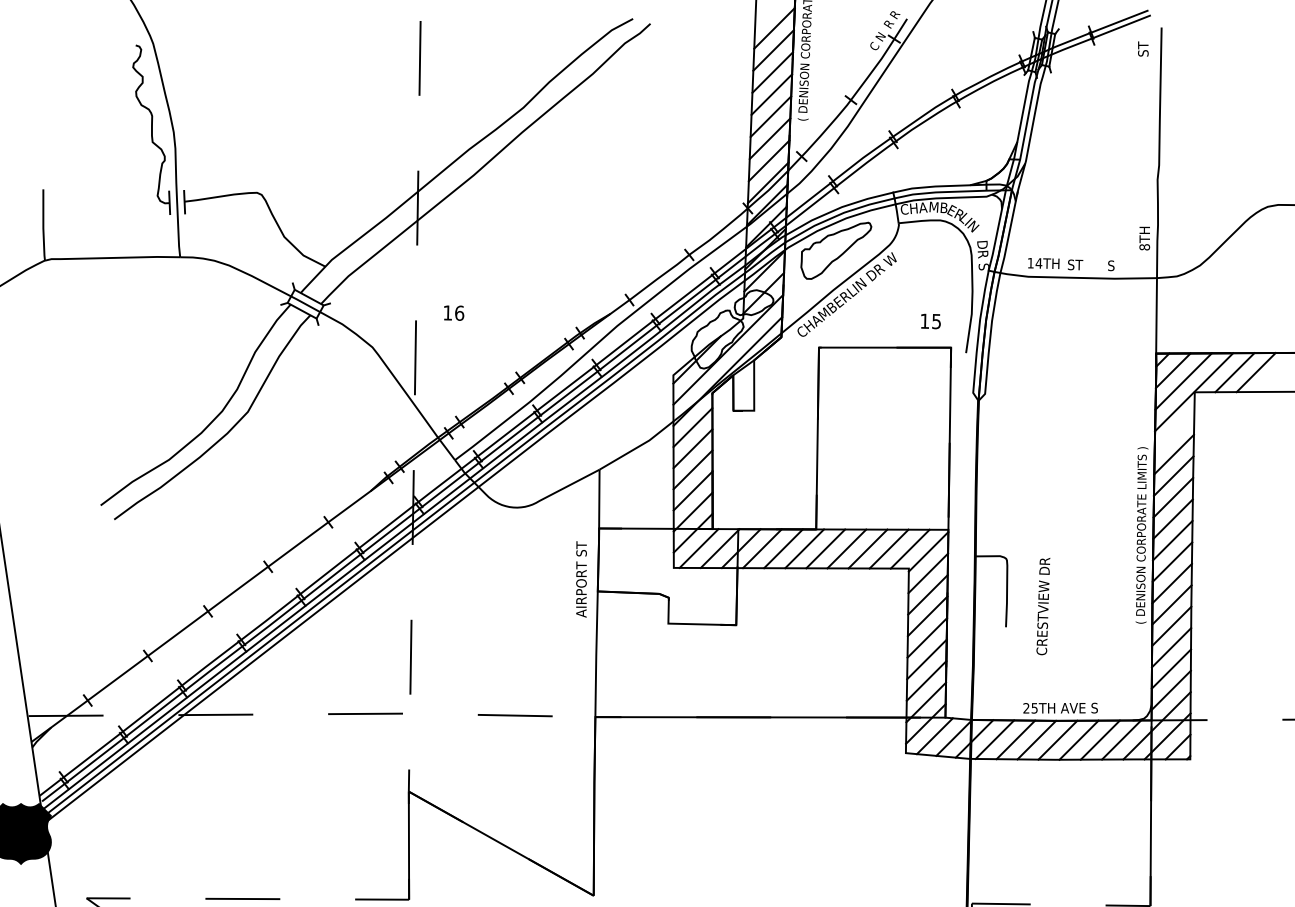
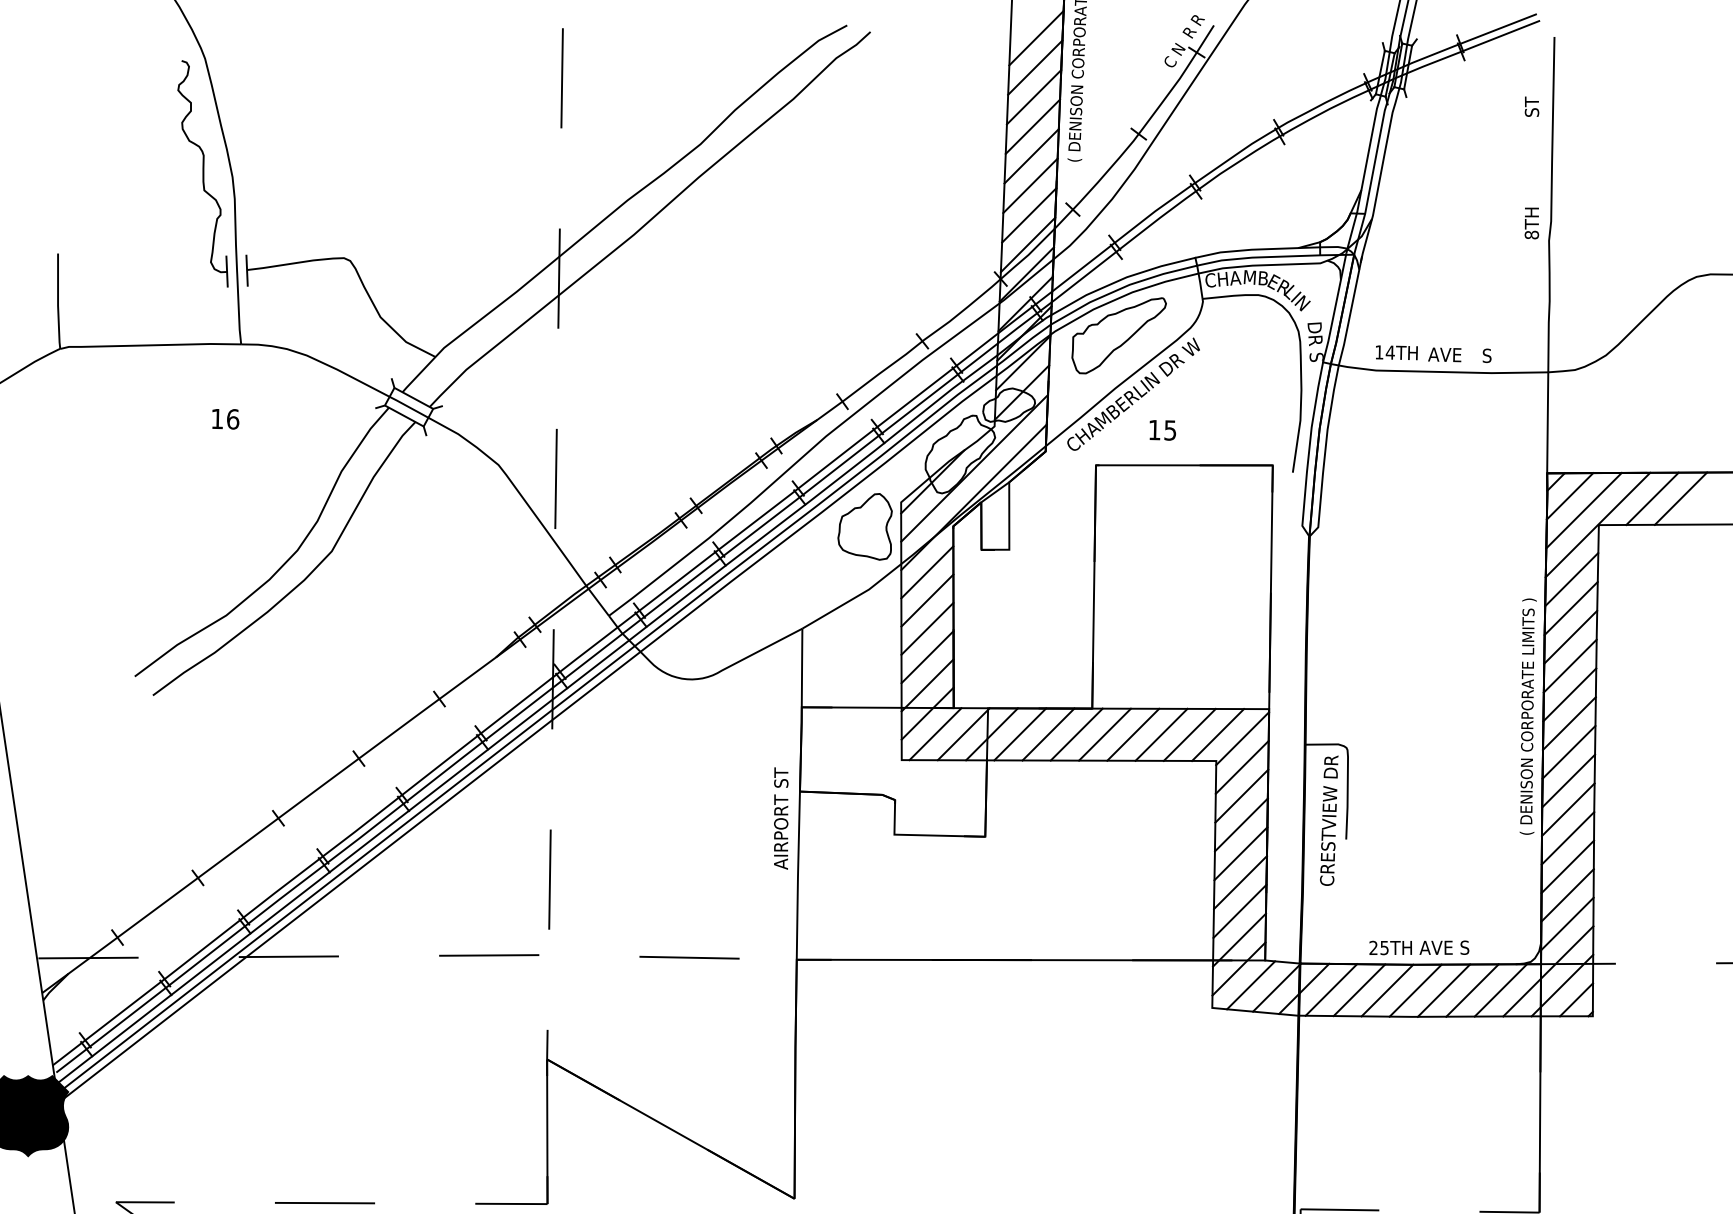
text: (1142, 48) -> (1531, 106), moved
text: (1144, 238) -> (1531, 223), moved
text: (1079, 264) -> (1444, 354), ST -> AVE
text: (453, 313) -> (225, 419), moved
text: (930, 321) -> (1162, 430), moved
part: (646, 393) -> (864, 526), added
line: (1174, 432) -> (1571, 579), added
text: (581, 579) -> (781, 818), moved
text: (1043, 606) -> (1329, 820), moved

